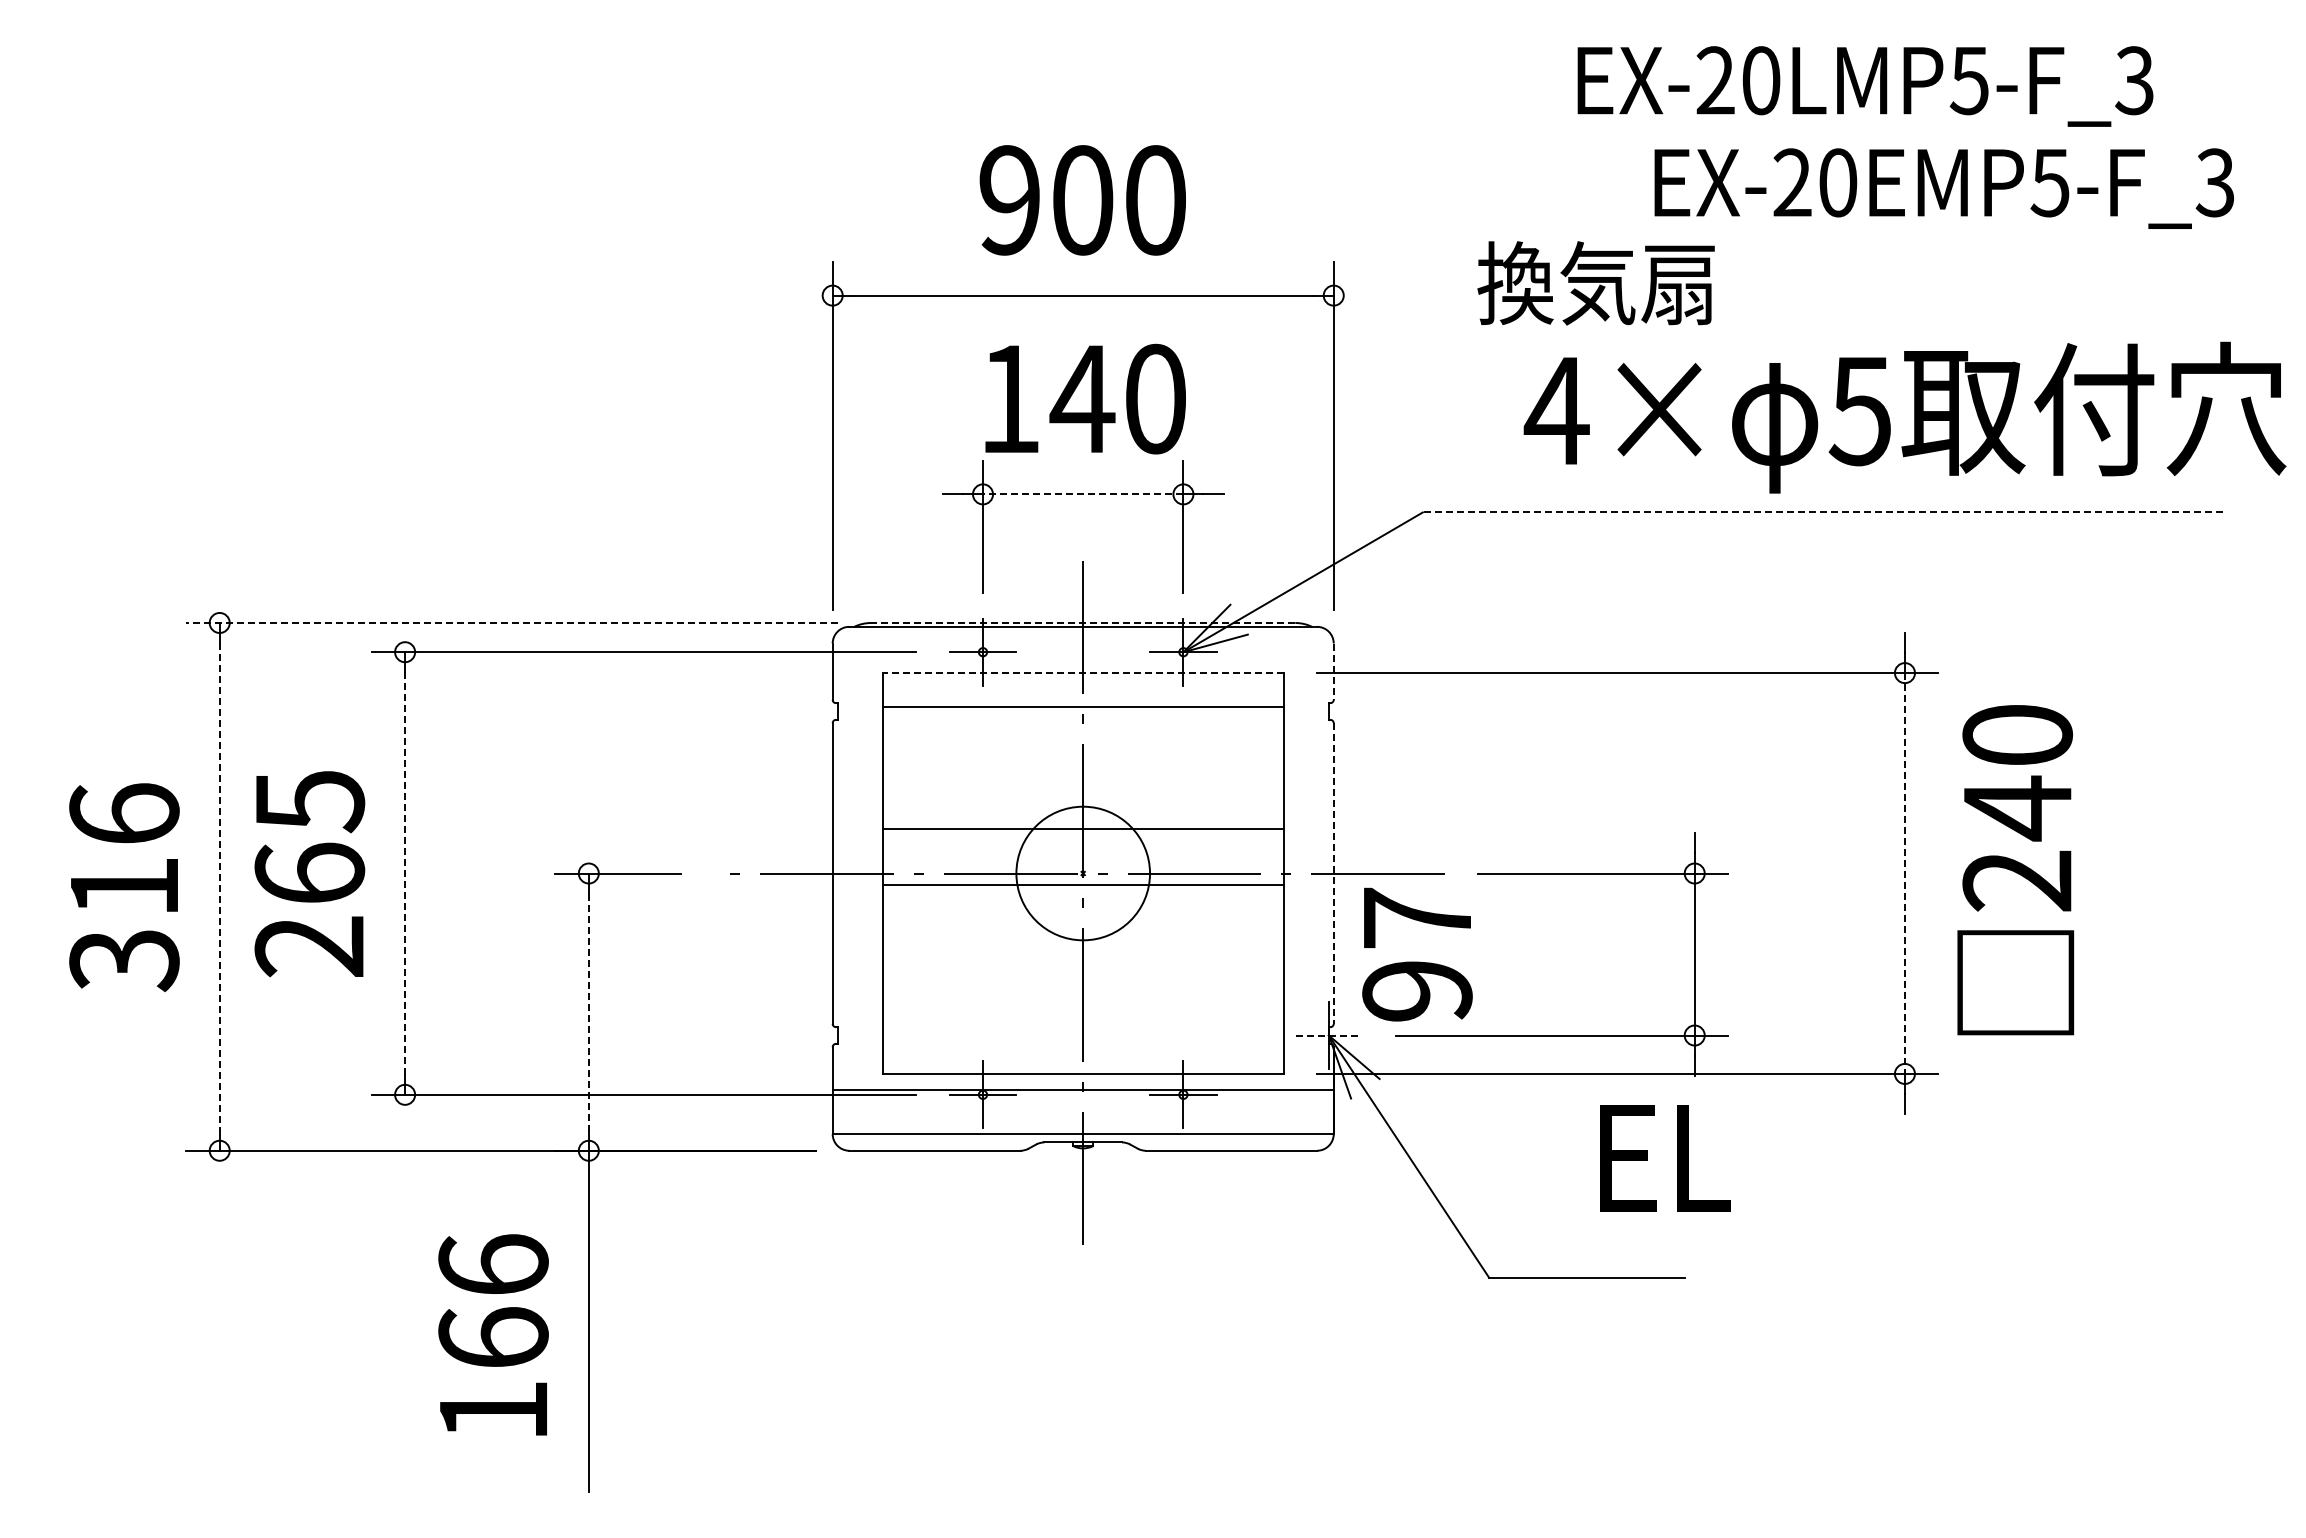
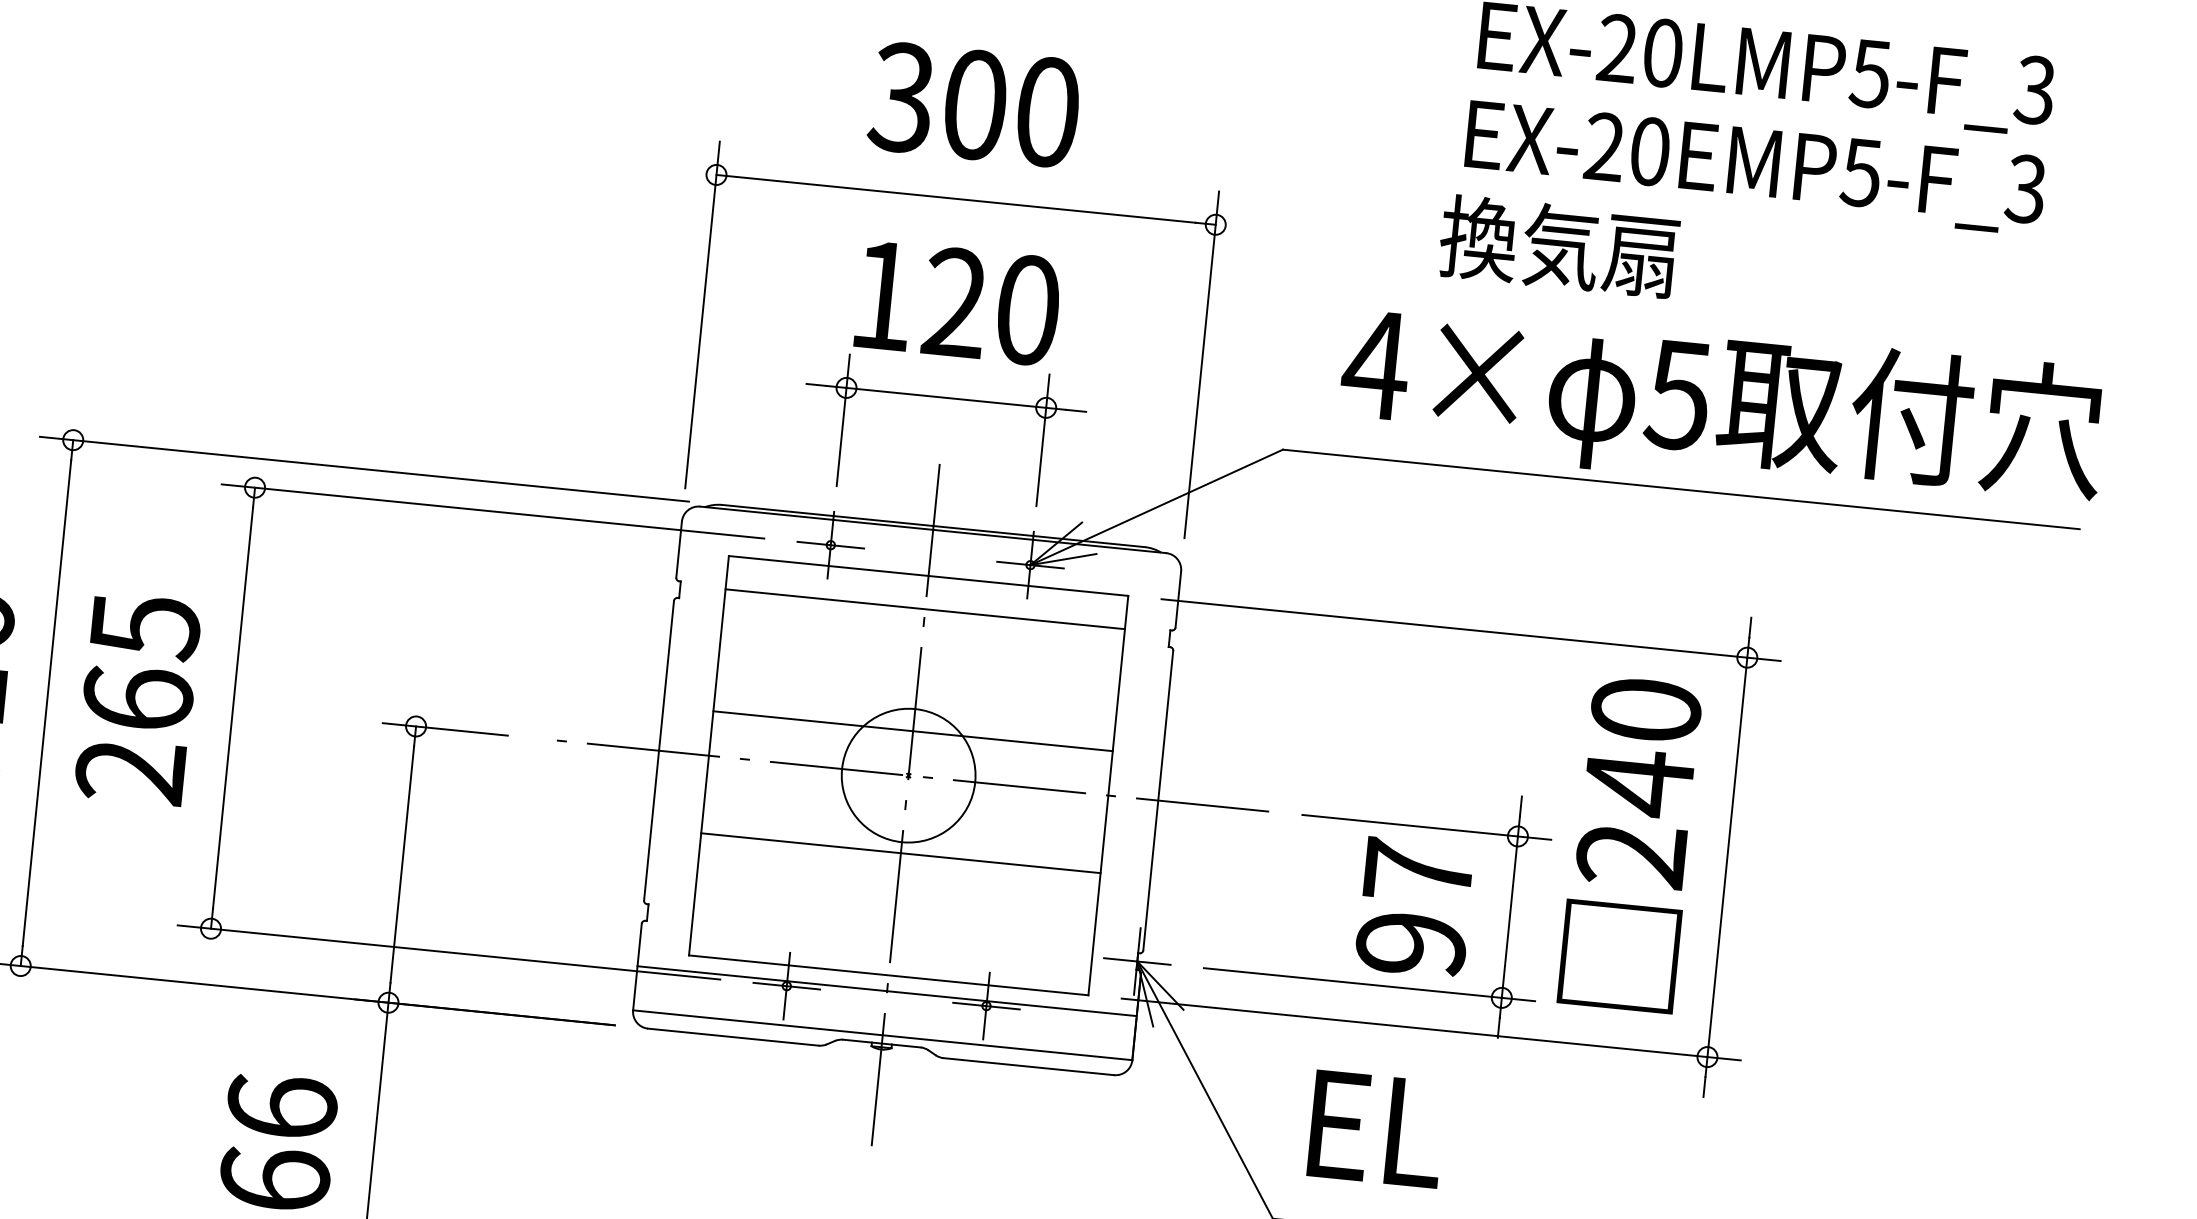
text: (1943, 188) -> (1754, 167), moved
text: (1008, 200) -> (901, 97), 900 -> 300
text: (1595, 283) -> (1558, 246), moved
text: (1082, 397) -> (955, 301), 140 -> 120
text: (1904, 417) -> (1721, 405), moved
line: (1082, 494) -> (945, 397), dashed -> solid
line: (1822, 512) -> (1681, 489), dashed -> solid
line: (512, 622) -> (364, 468), dashed -> solid
line: (1082, 622) -> (932, 525), dashed -> solid
line: (1333, 672) -> (1178, 600), dashed -> solid
line: (1082, 673) -> (927, 576), dashed -> solid
text: (2015, 870) -> (1630, 844), moved
line: (405, 874) -> (233, 709), dashed -> solid
line: (1333, 874) -> (1157, 801), dashed -> solid
line: (1904, 874) -> (1726, 858), dashed -> solid
line: (1082, 885) -> (900, 853), moved
line: (219, 886) -> (46, 702), dashed -> solid
text: (1417, 954) -> (1415, 907), moved
line: (588, 1012) -> (401, 864), dashed -> solid
line: (1329, 1035) -> (1137, 961), dashed -> solid
text: (1665, 1158) -> (1376, 1129), moved

